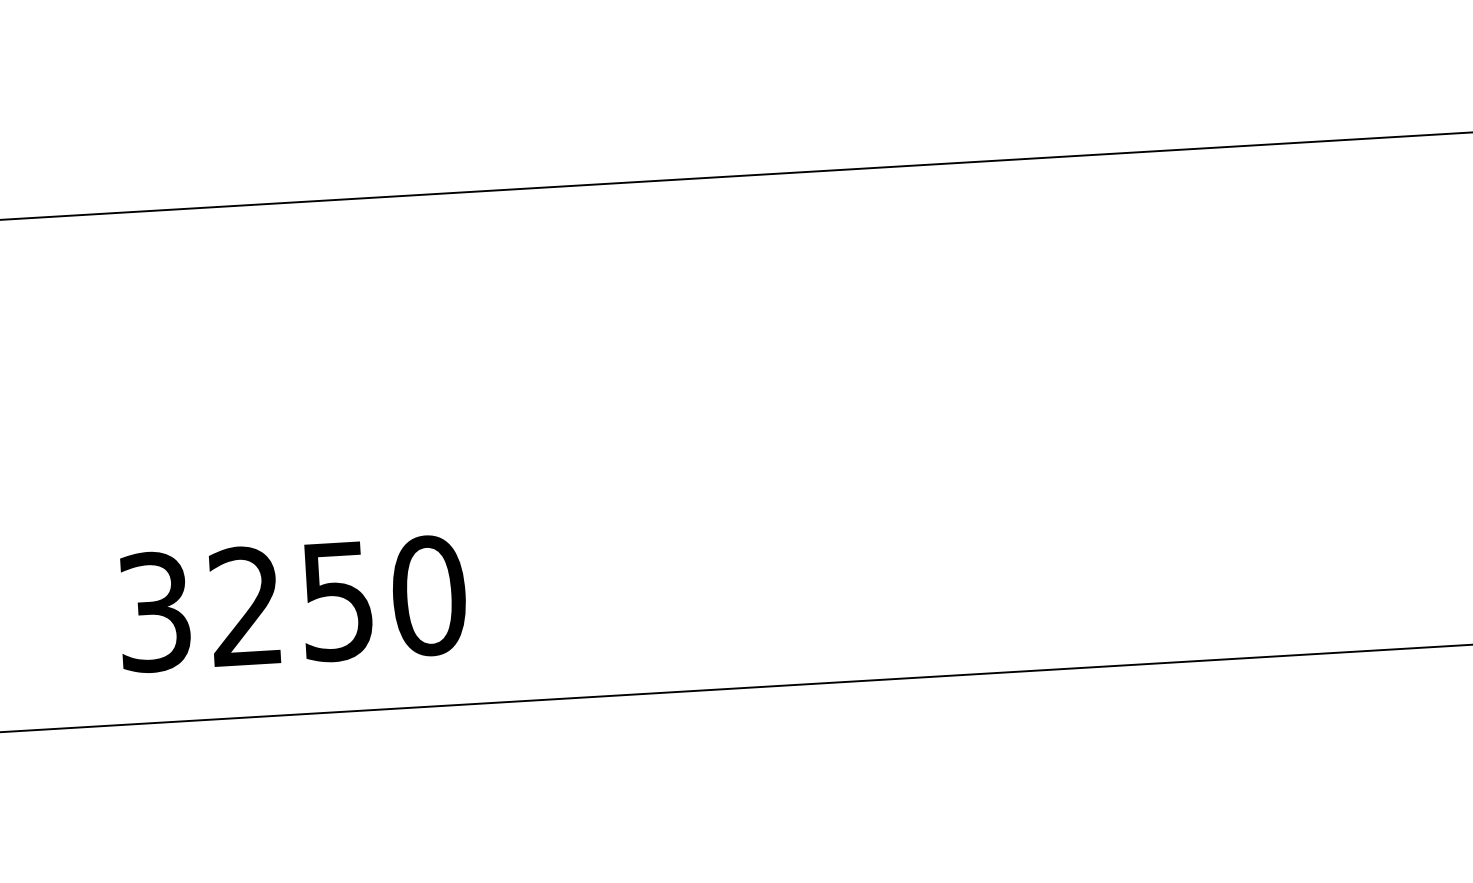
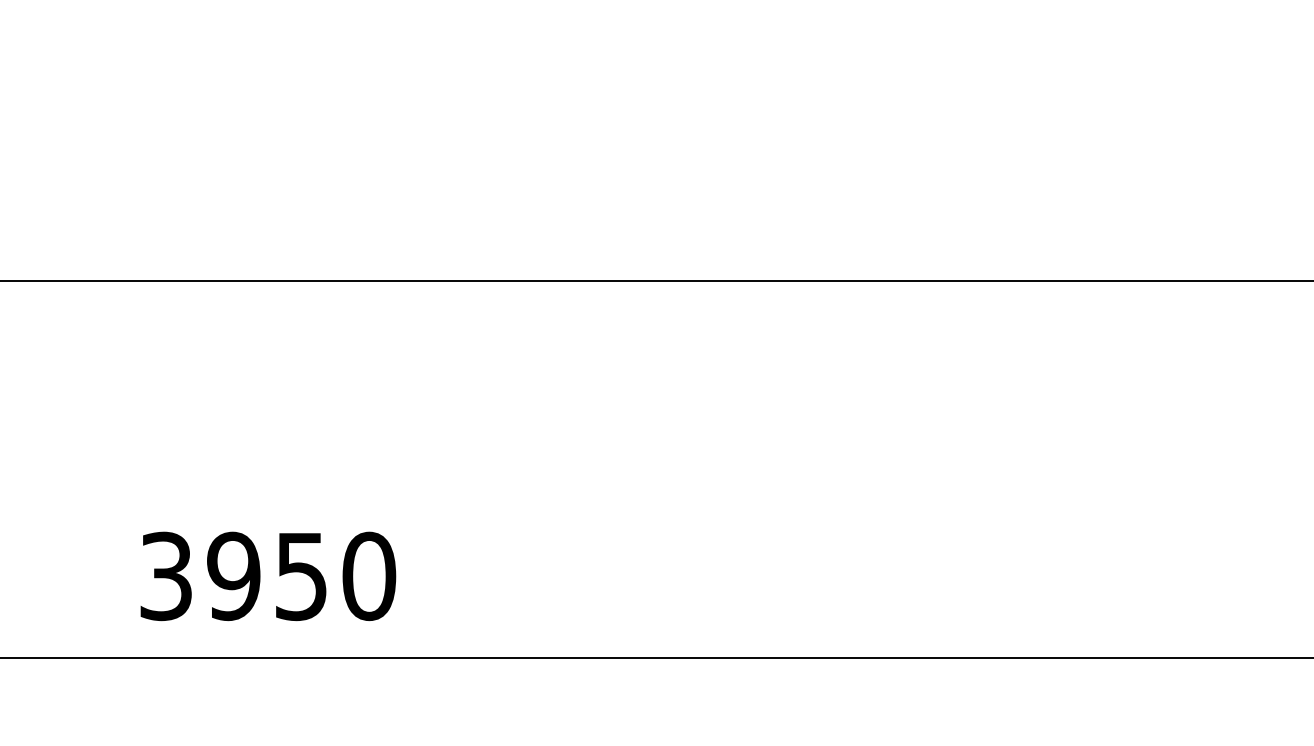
text: (245, 606) -> (233, 576), 3250 -> 3950

